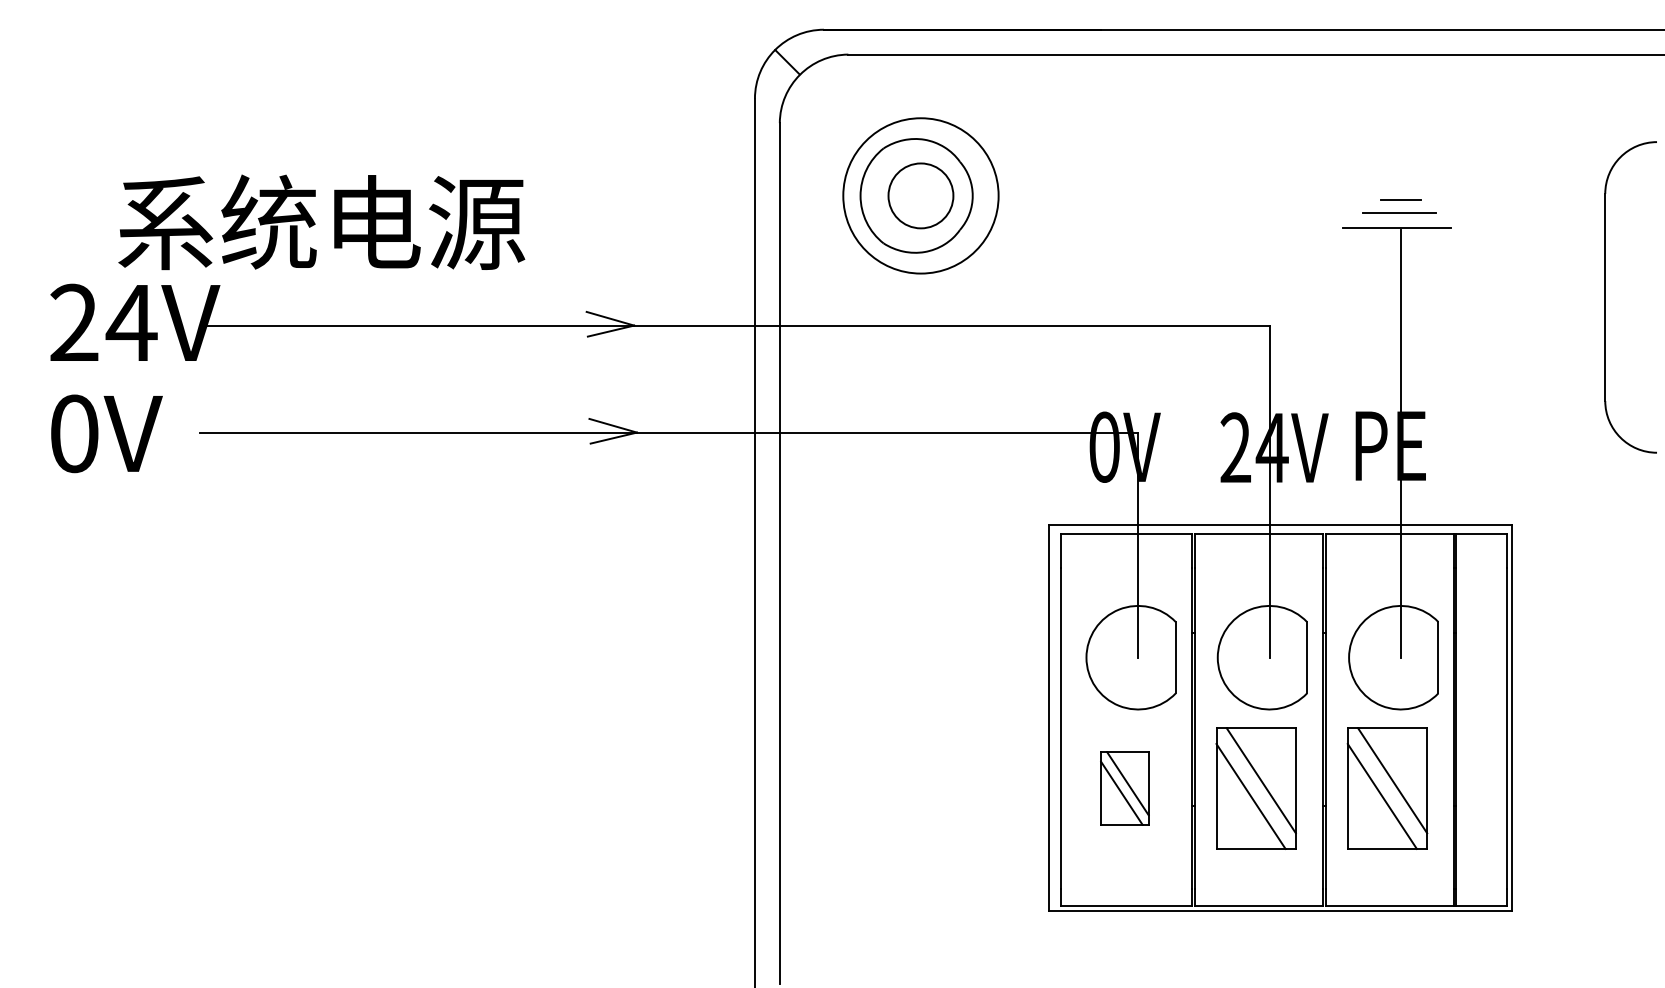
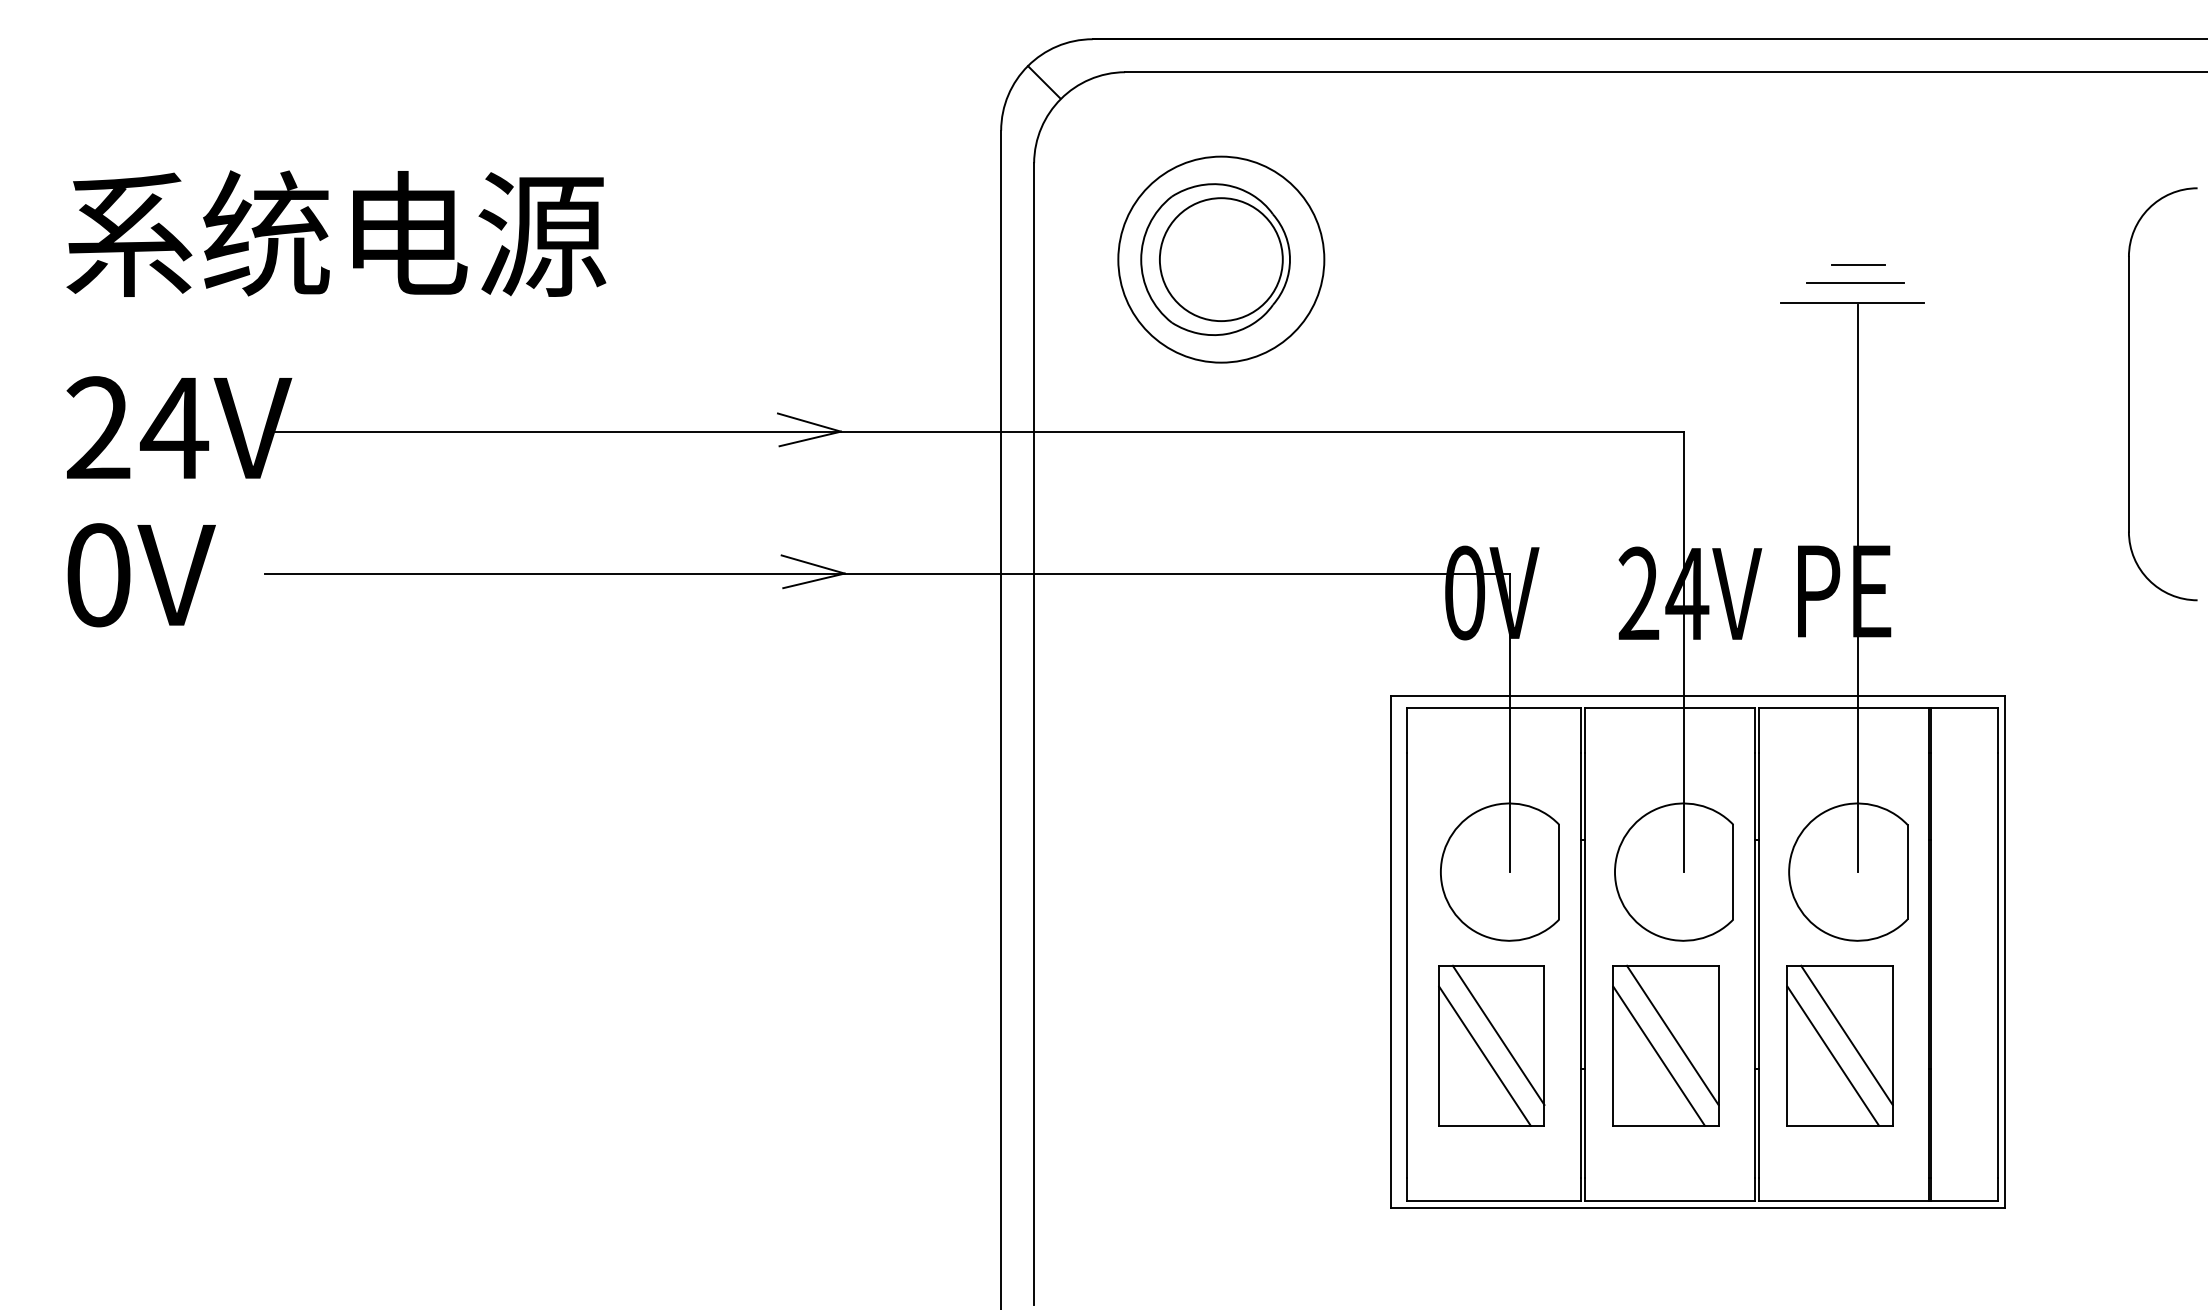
circle: (920, 195) -> (1220, 259), size x1.43
text: (321, 222) -> (336, 233), moved
part: (1124, 788) -> (1491, 1045), size x1.67

